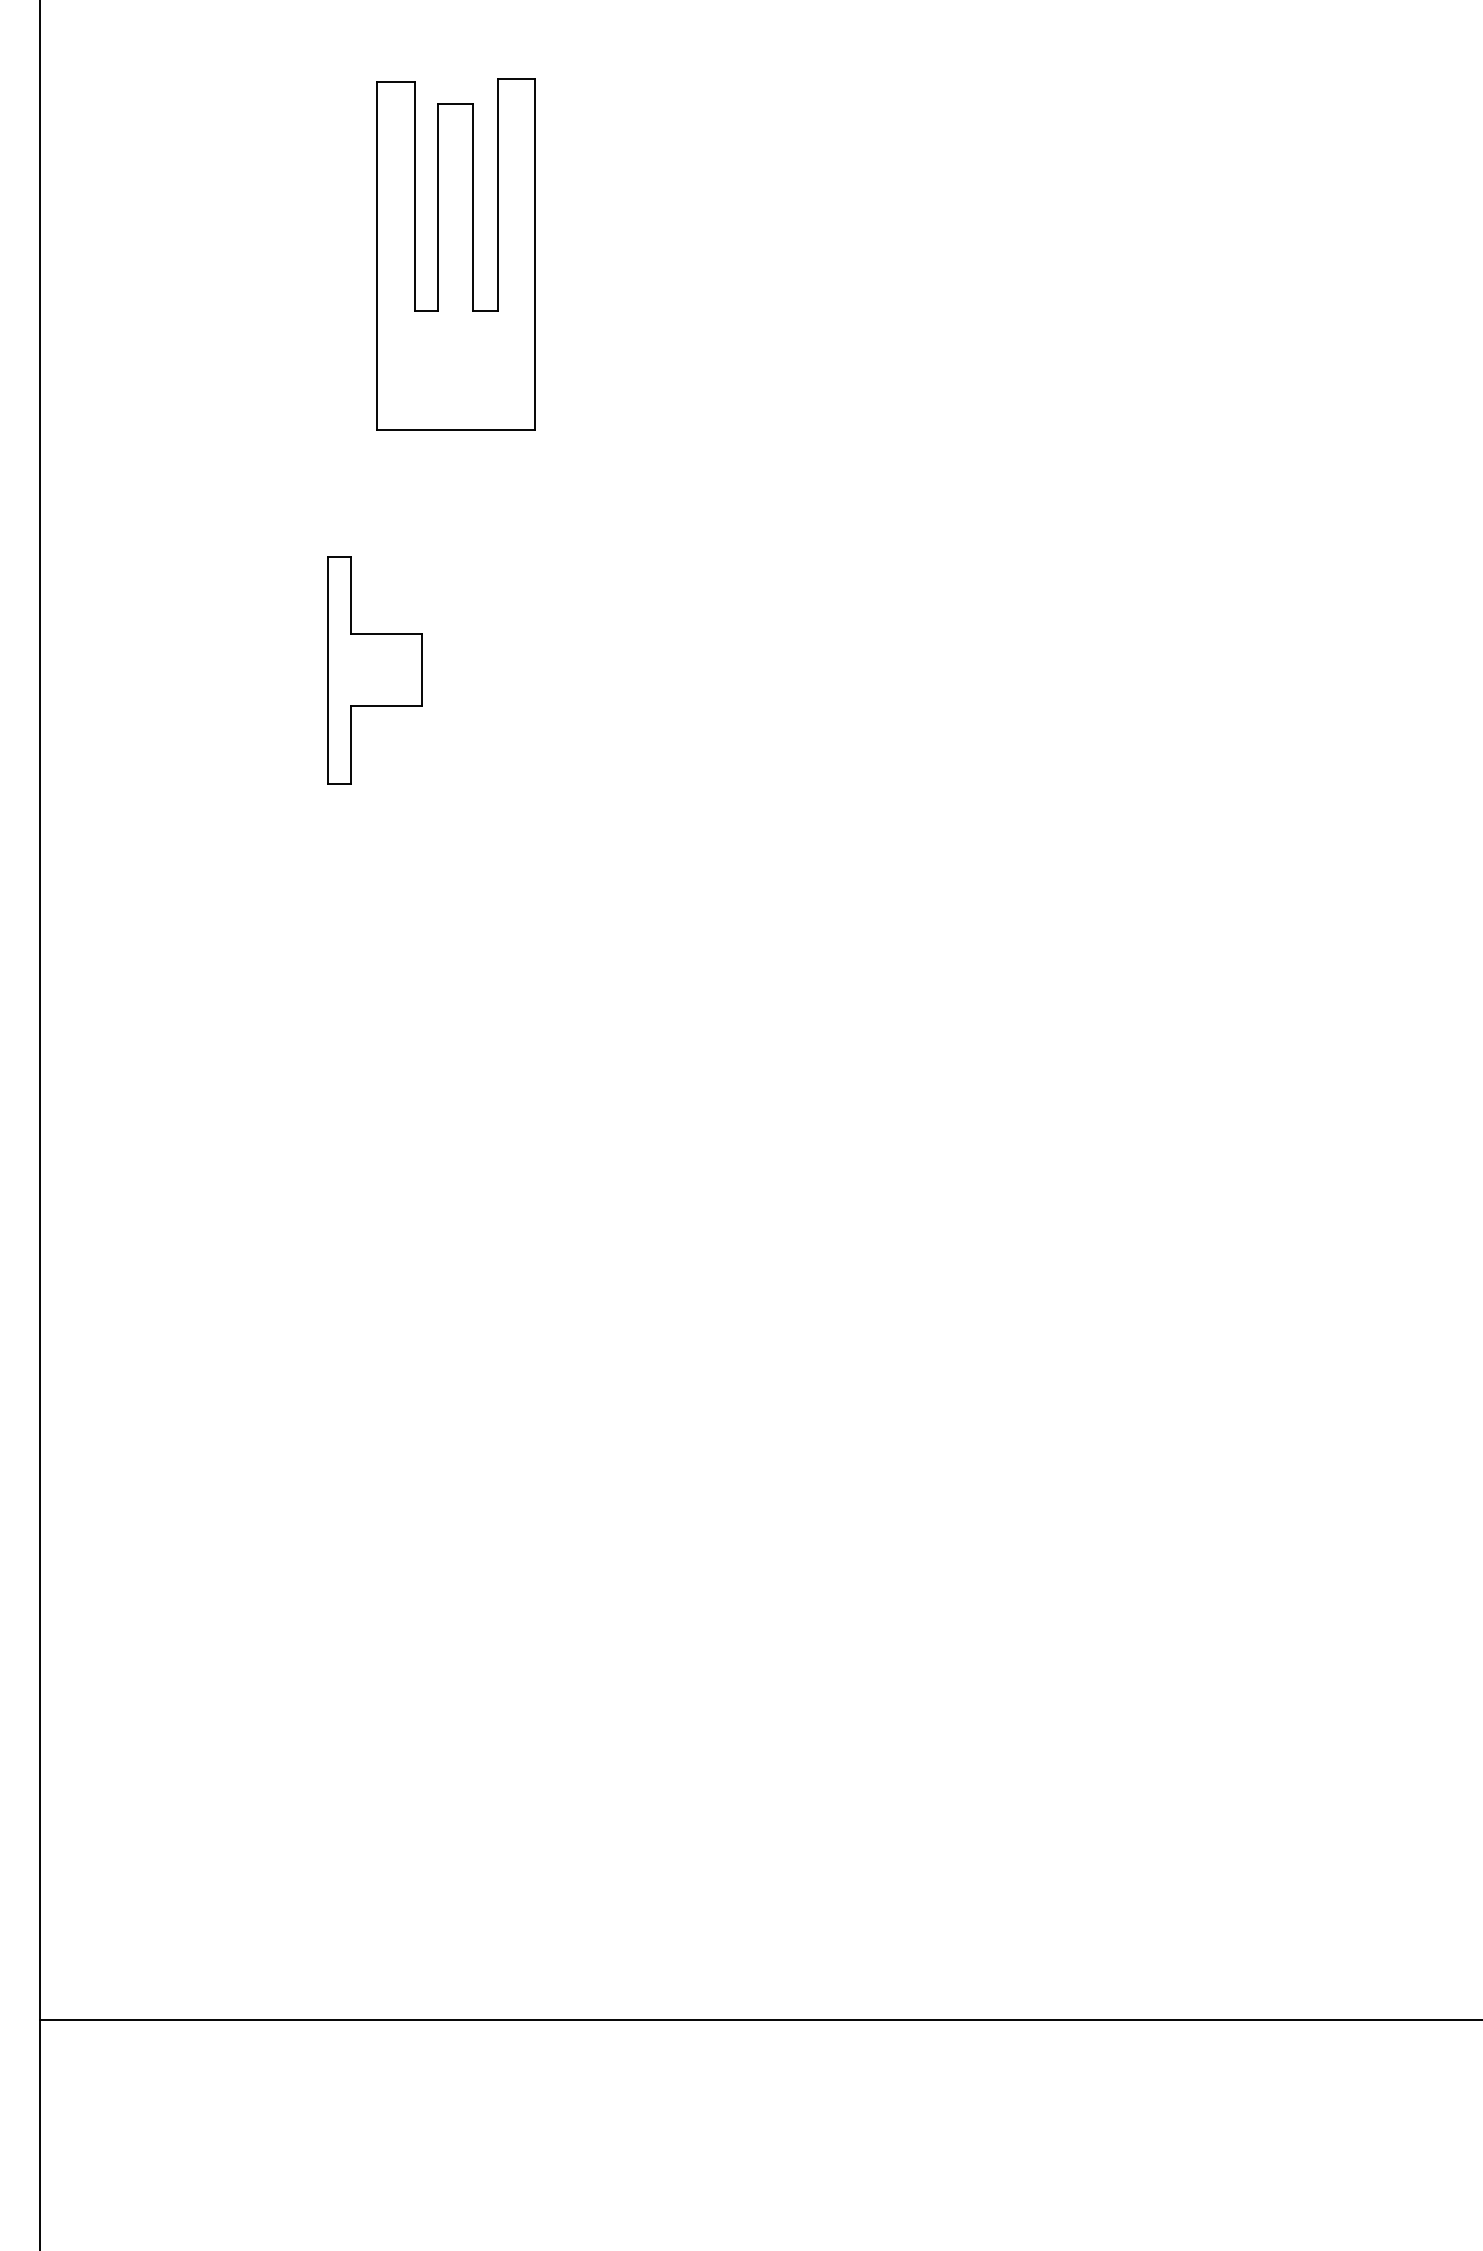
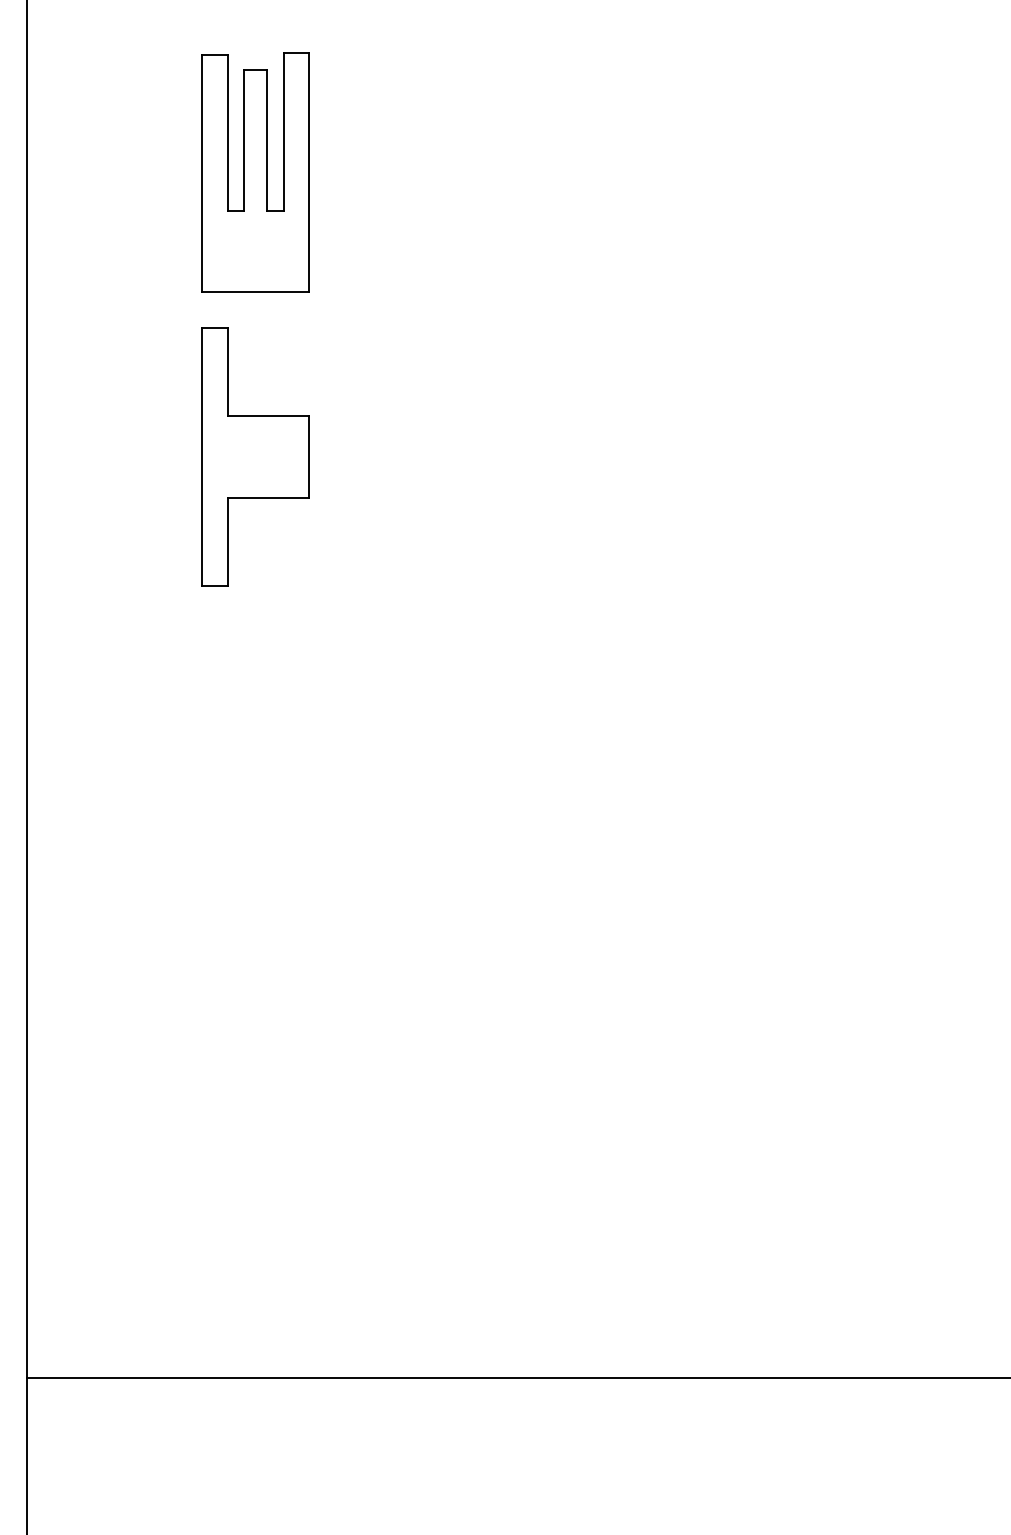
part: (455, 254) -> (255, 172), moved
part: (374, 669) -> (255, 456), size x1.67

